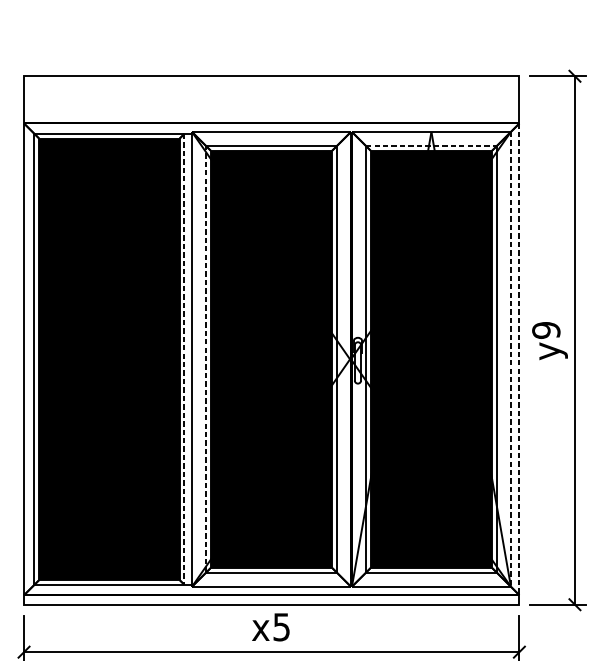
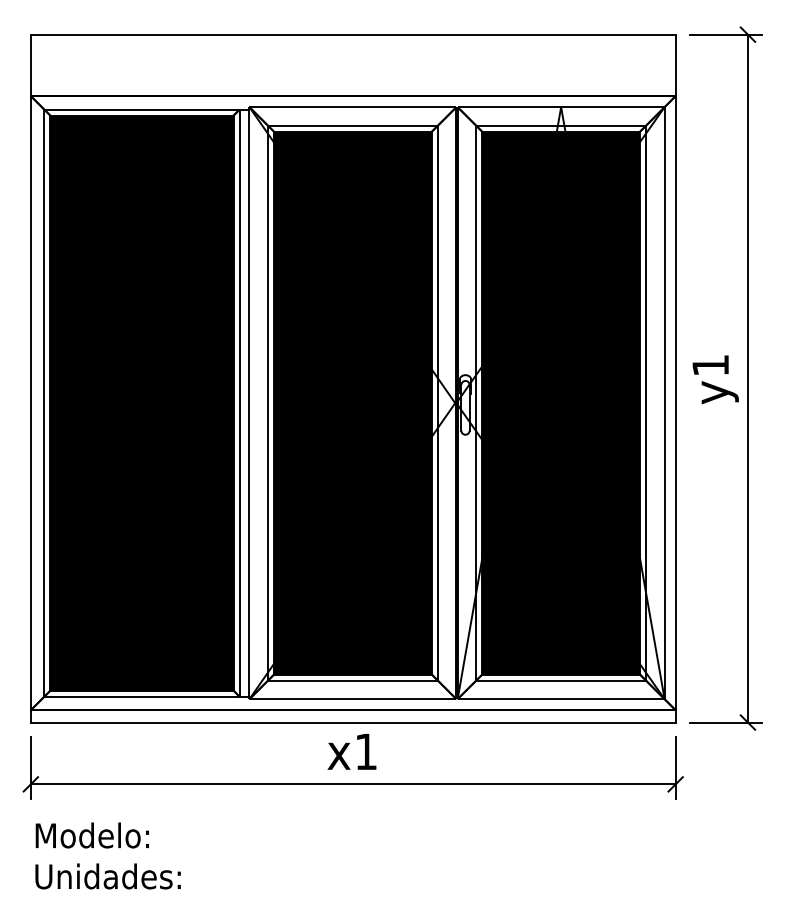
line: (431, 146) -> (561, 125), dashed -> solid
text: (546, 330) -> (710, 365), y9 -> y1
line: (184, 359) -> (239, 403), dashed -> solid
line: (205, 359) -> (267, 403), dashed -> solid
line: (510, 359) -> (664, 403), dashed -> solid
line: (519, 359) -> (675, 403), dashed -> solid
text: (281, 626) -> (365, 751), x5 -> x1

